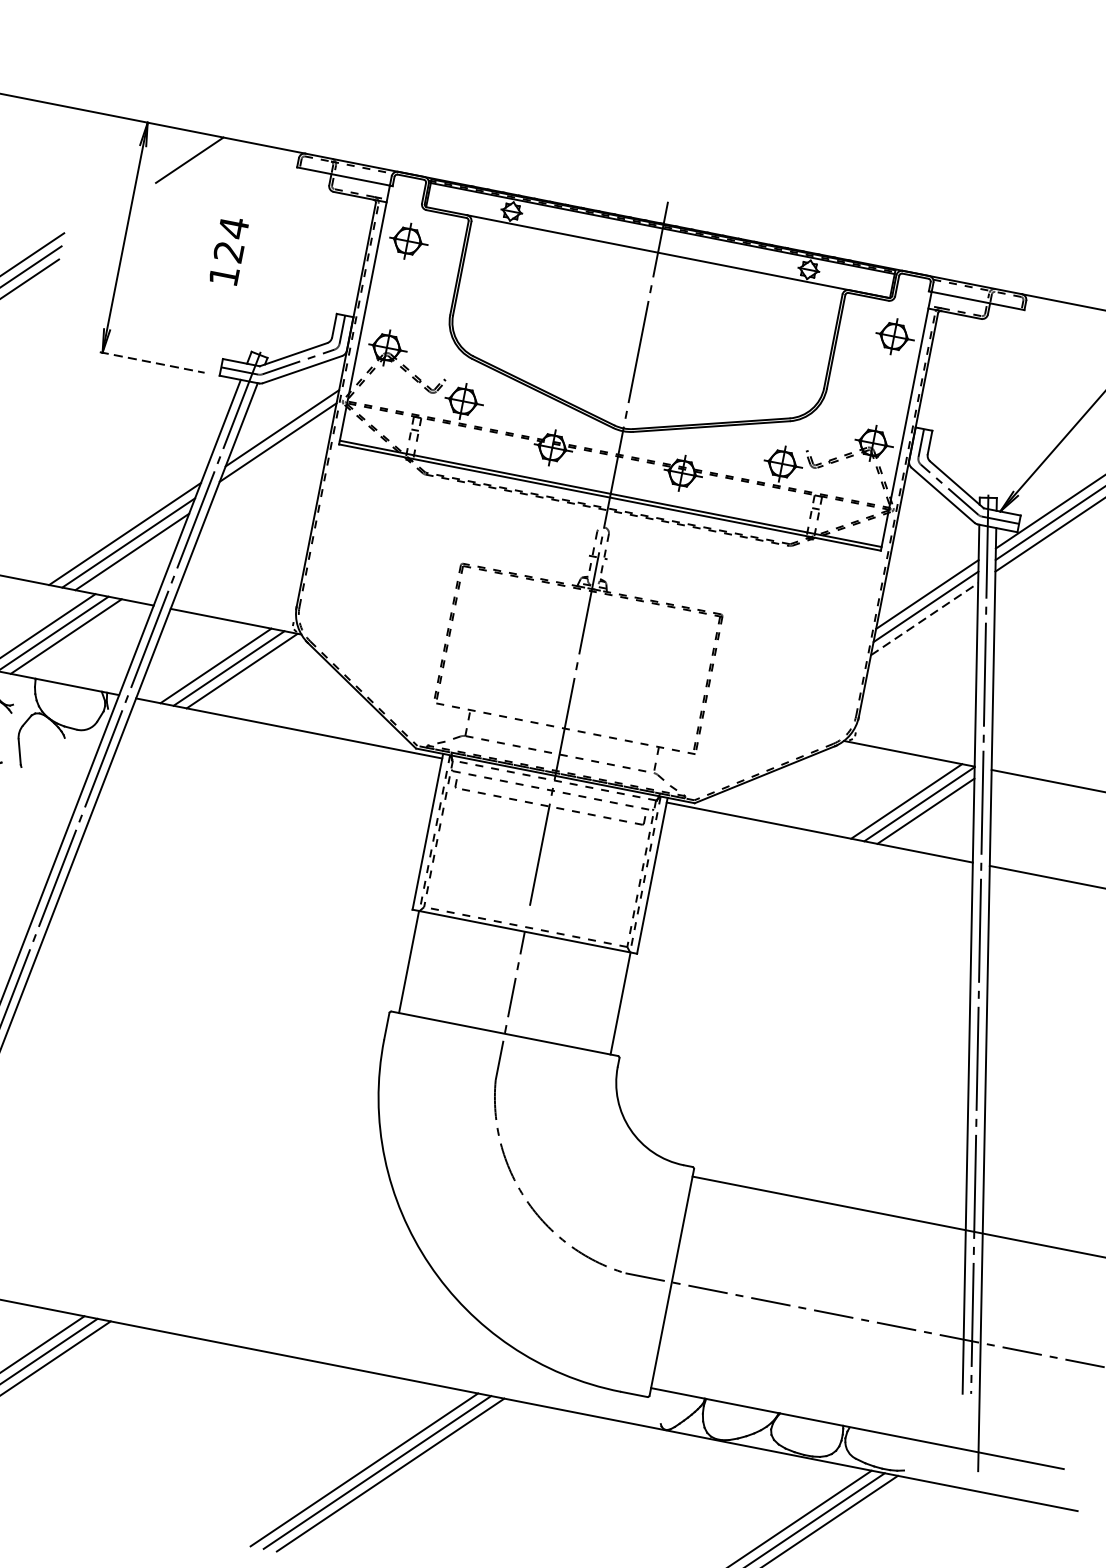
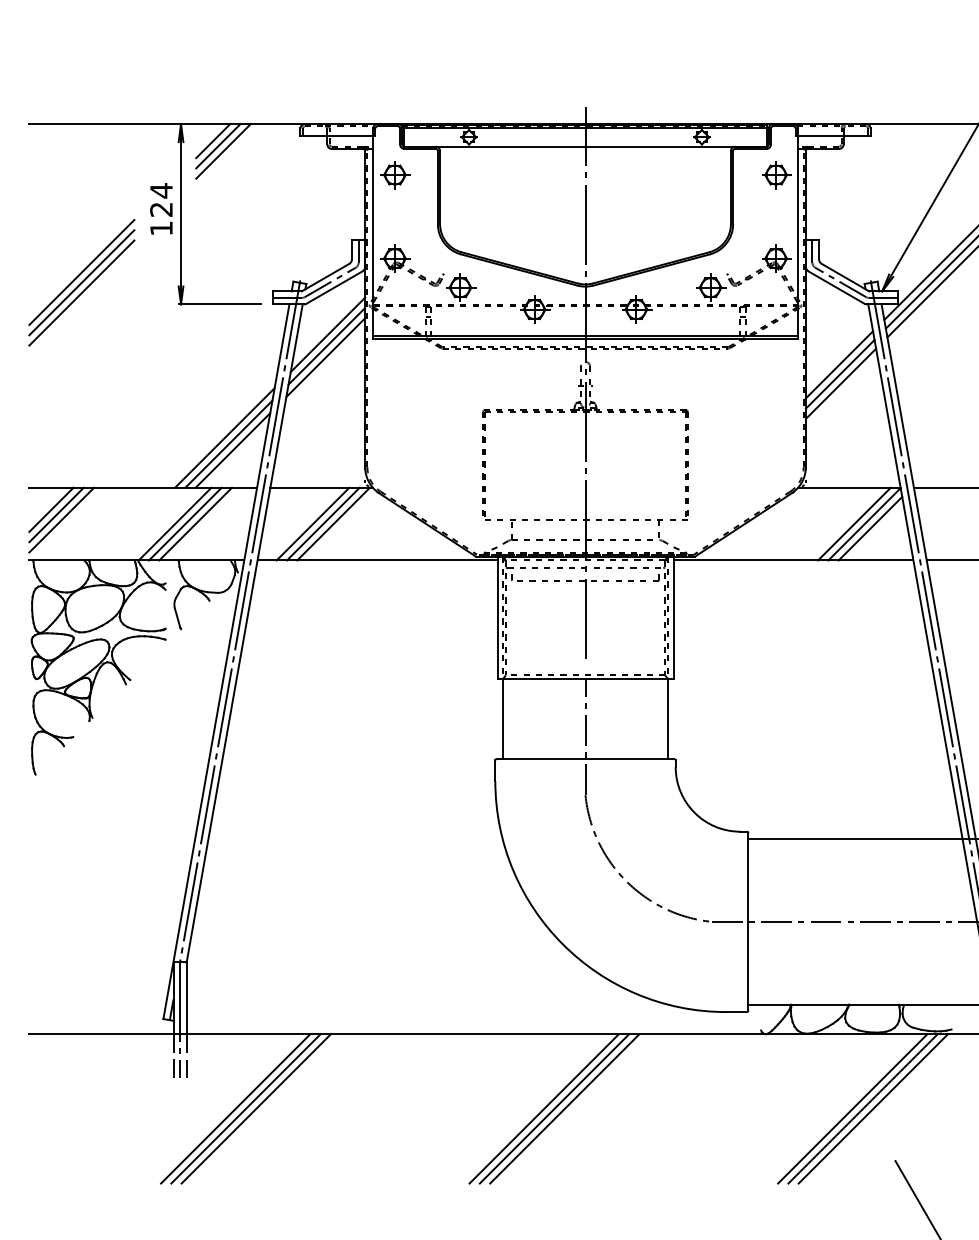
line: (184, 152) -> (213, 141), added
line: (195, 168) -> (223, 151), added
text: (229, 250) -> (161, 208), moved
line: (152, 362) -> (220, 304), dashed -> solid
line: (273, 456) -> (325, 357), added
line: (924, 618) -> (840, 383), dashed -> solid

